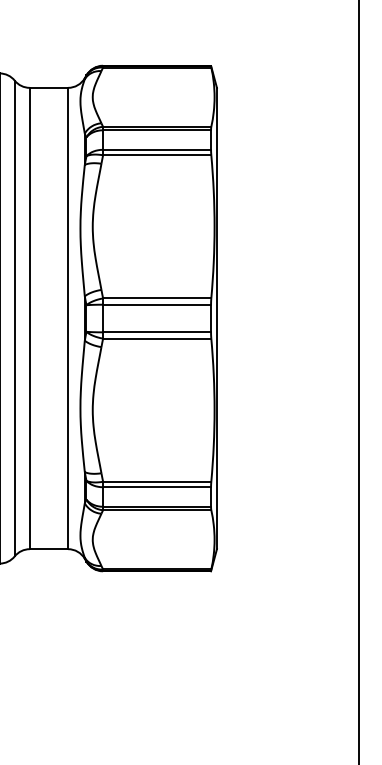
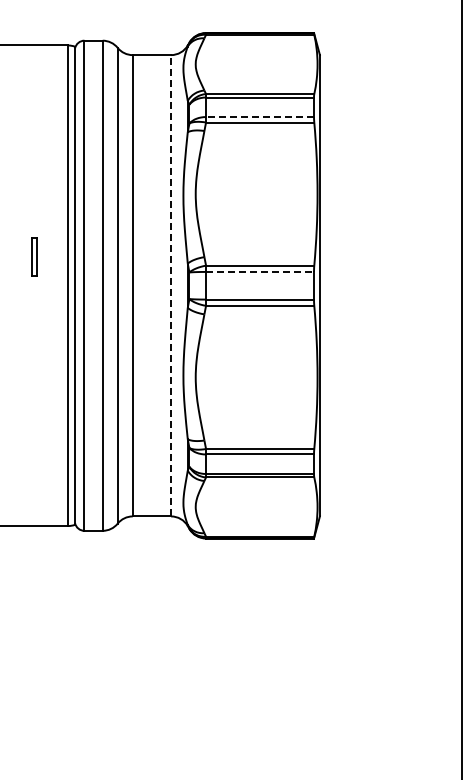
line: (157, 150) -> (260, 117), solid -> dashed
line: (157, 304) -> (260, 271), solid -> dashed
line: (68, 318) -> (171, 285), solid -> dashed

